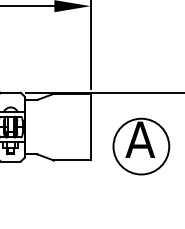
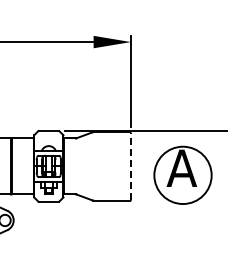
line: (90, 127) -> (130, 166), solid -> dashed
part: (140, 145) -> (182, 174), moved

